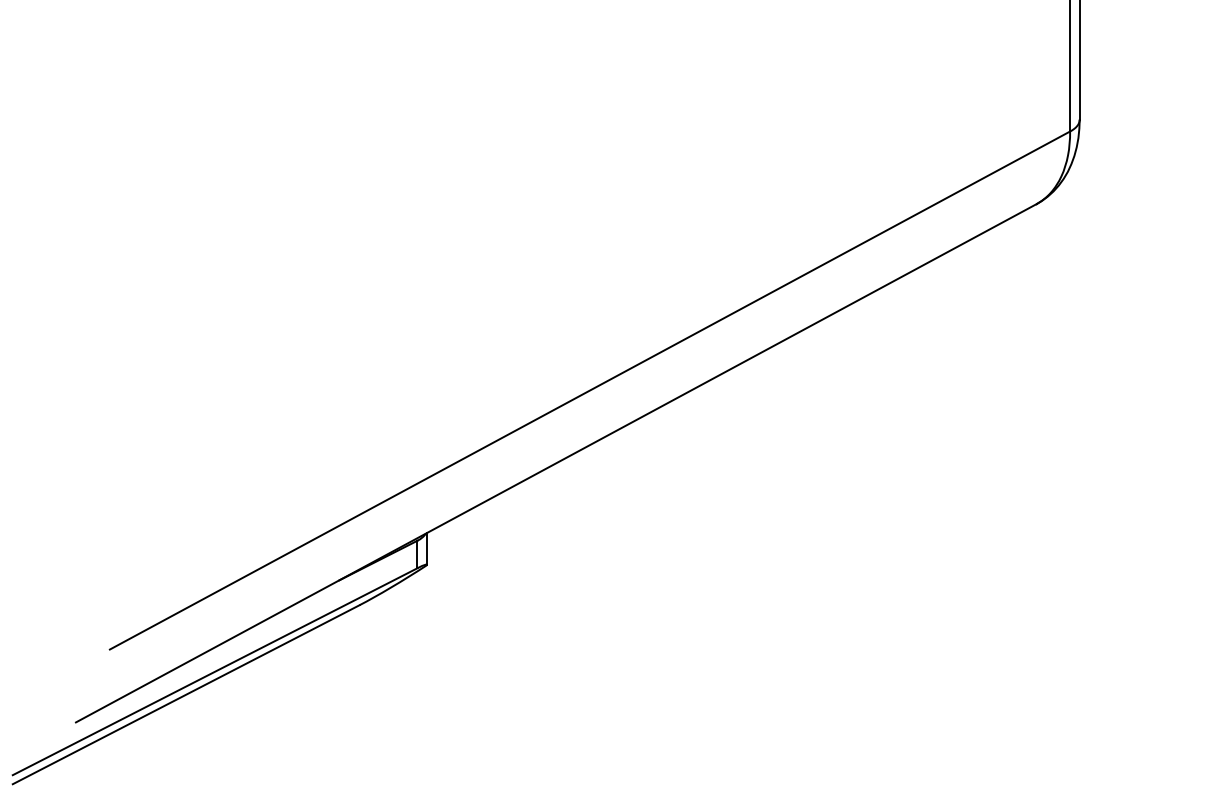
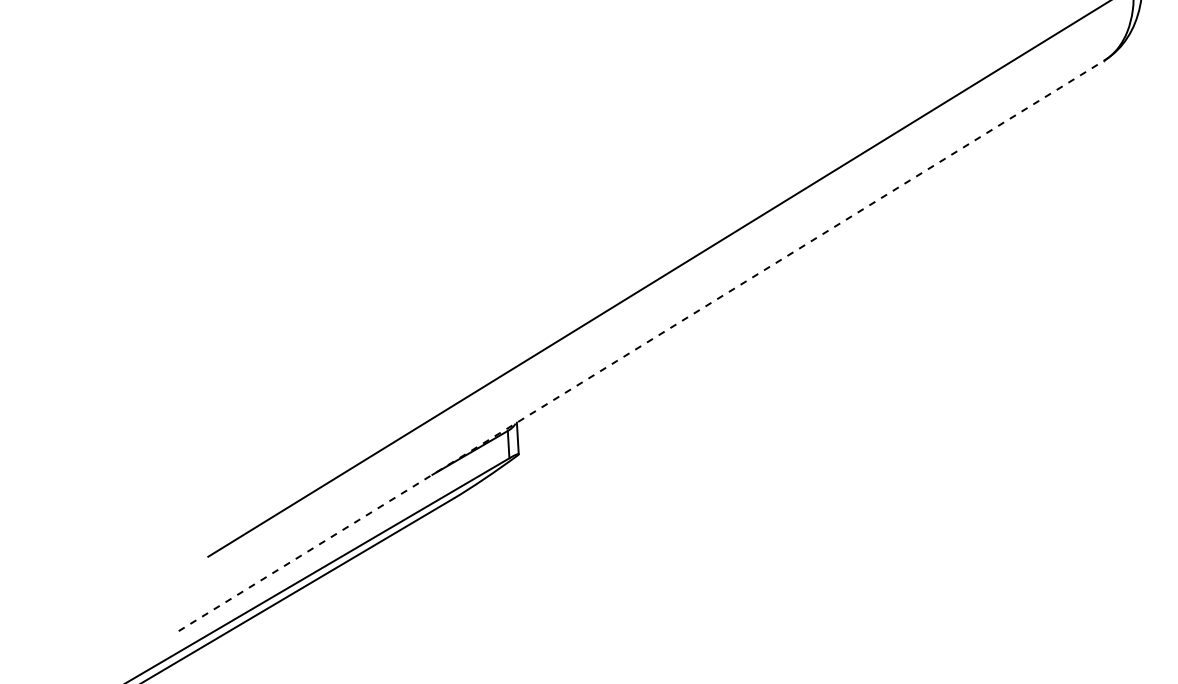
line: (556, 463) -> (641, 346), solid -> dashed

